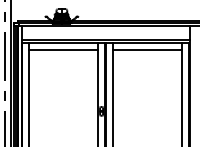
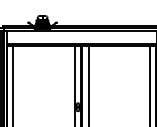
line: (63, 49) -> (44, 51), removed
line: (147, 49) -> (119, 51), removed

